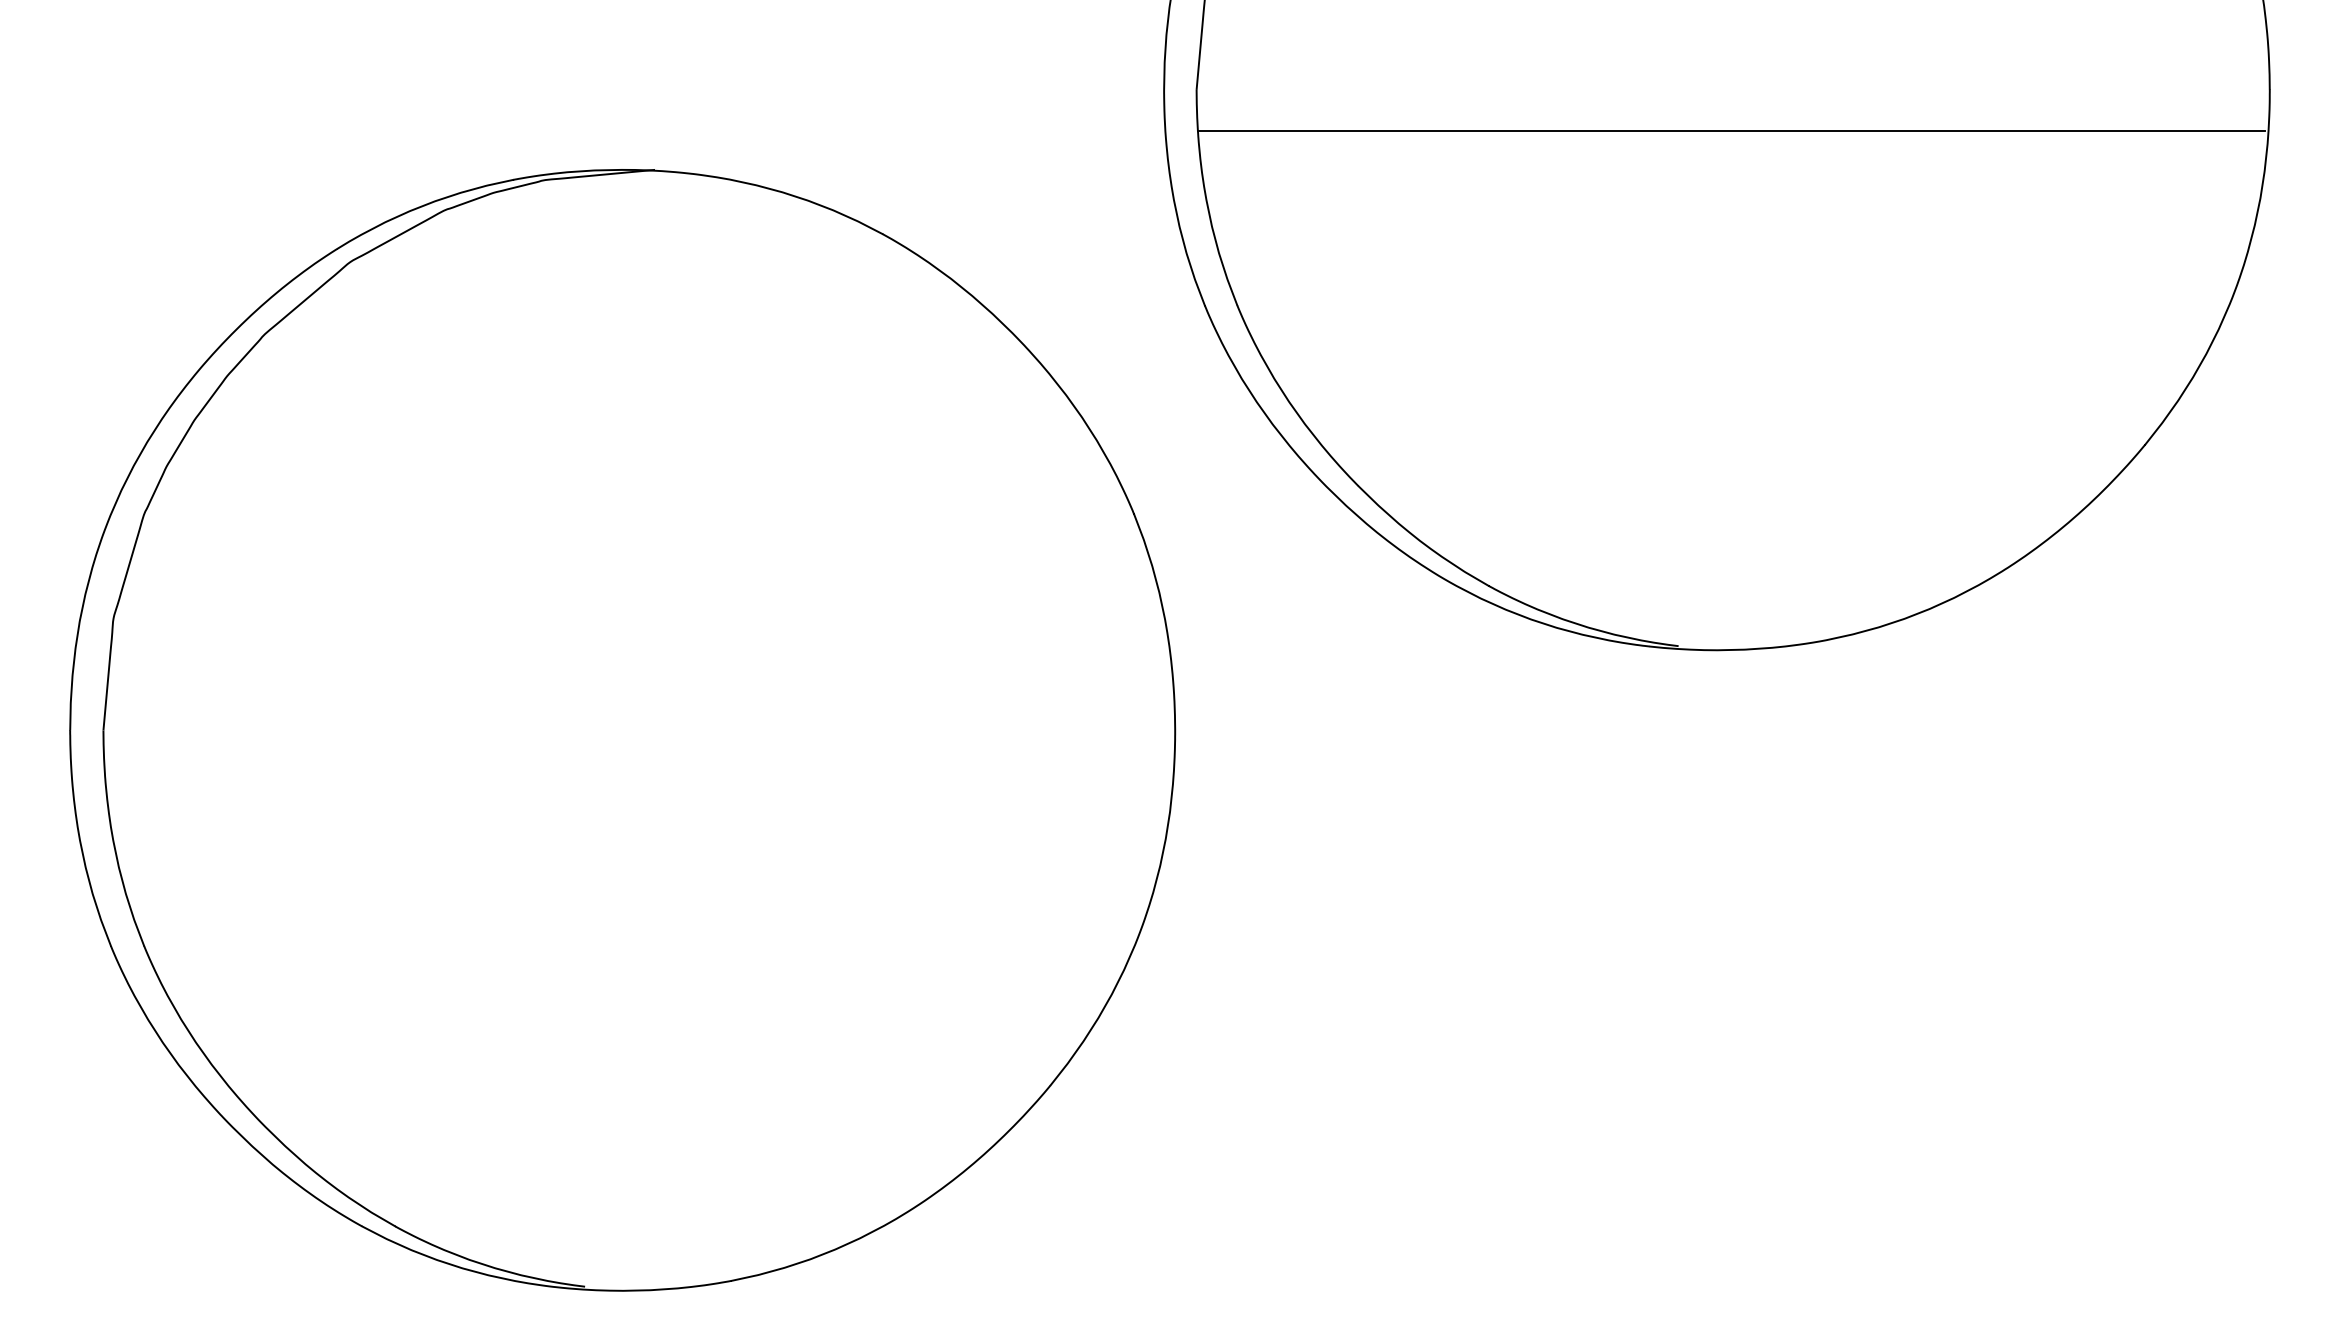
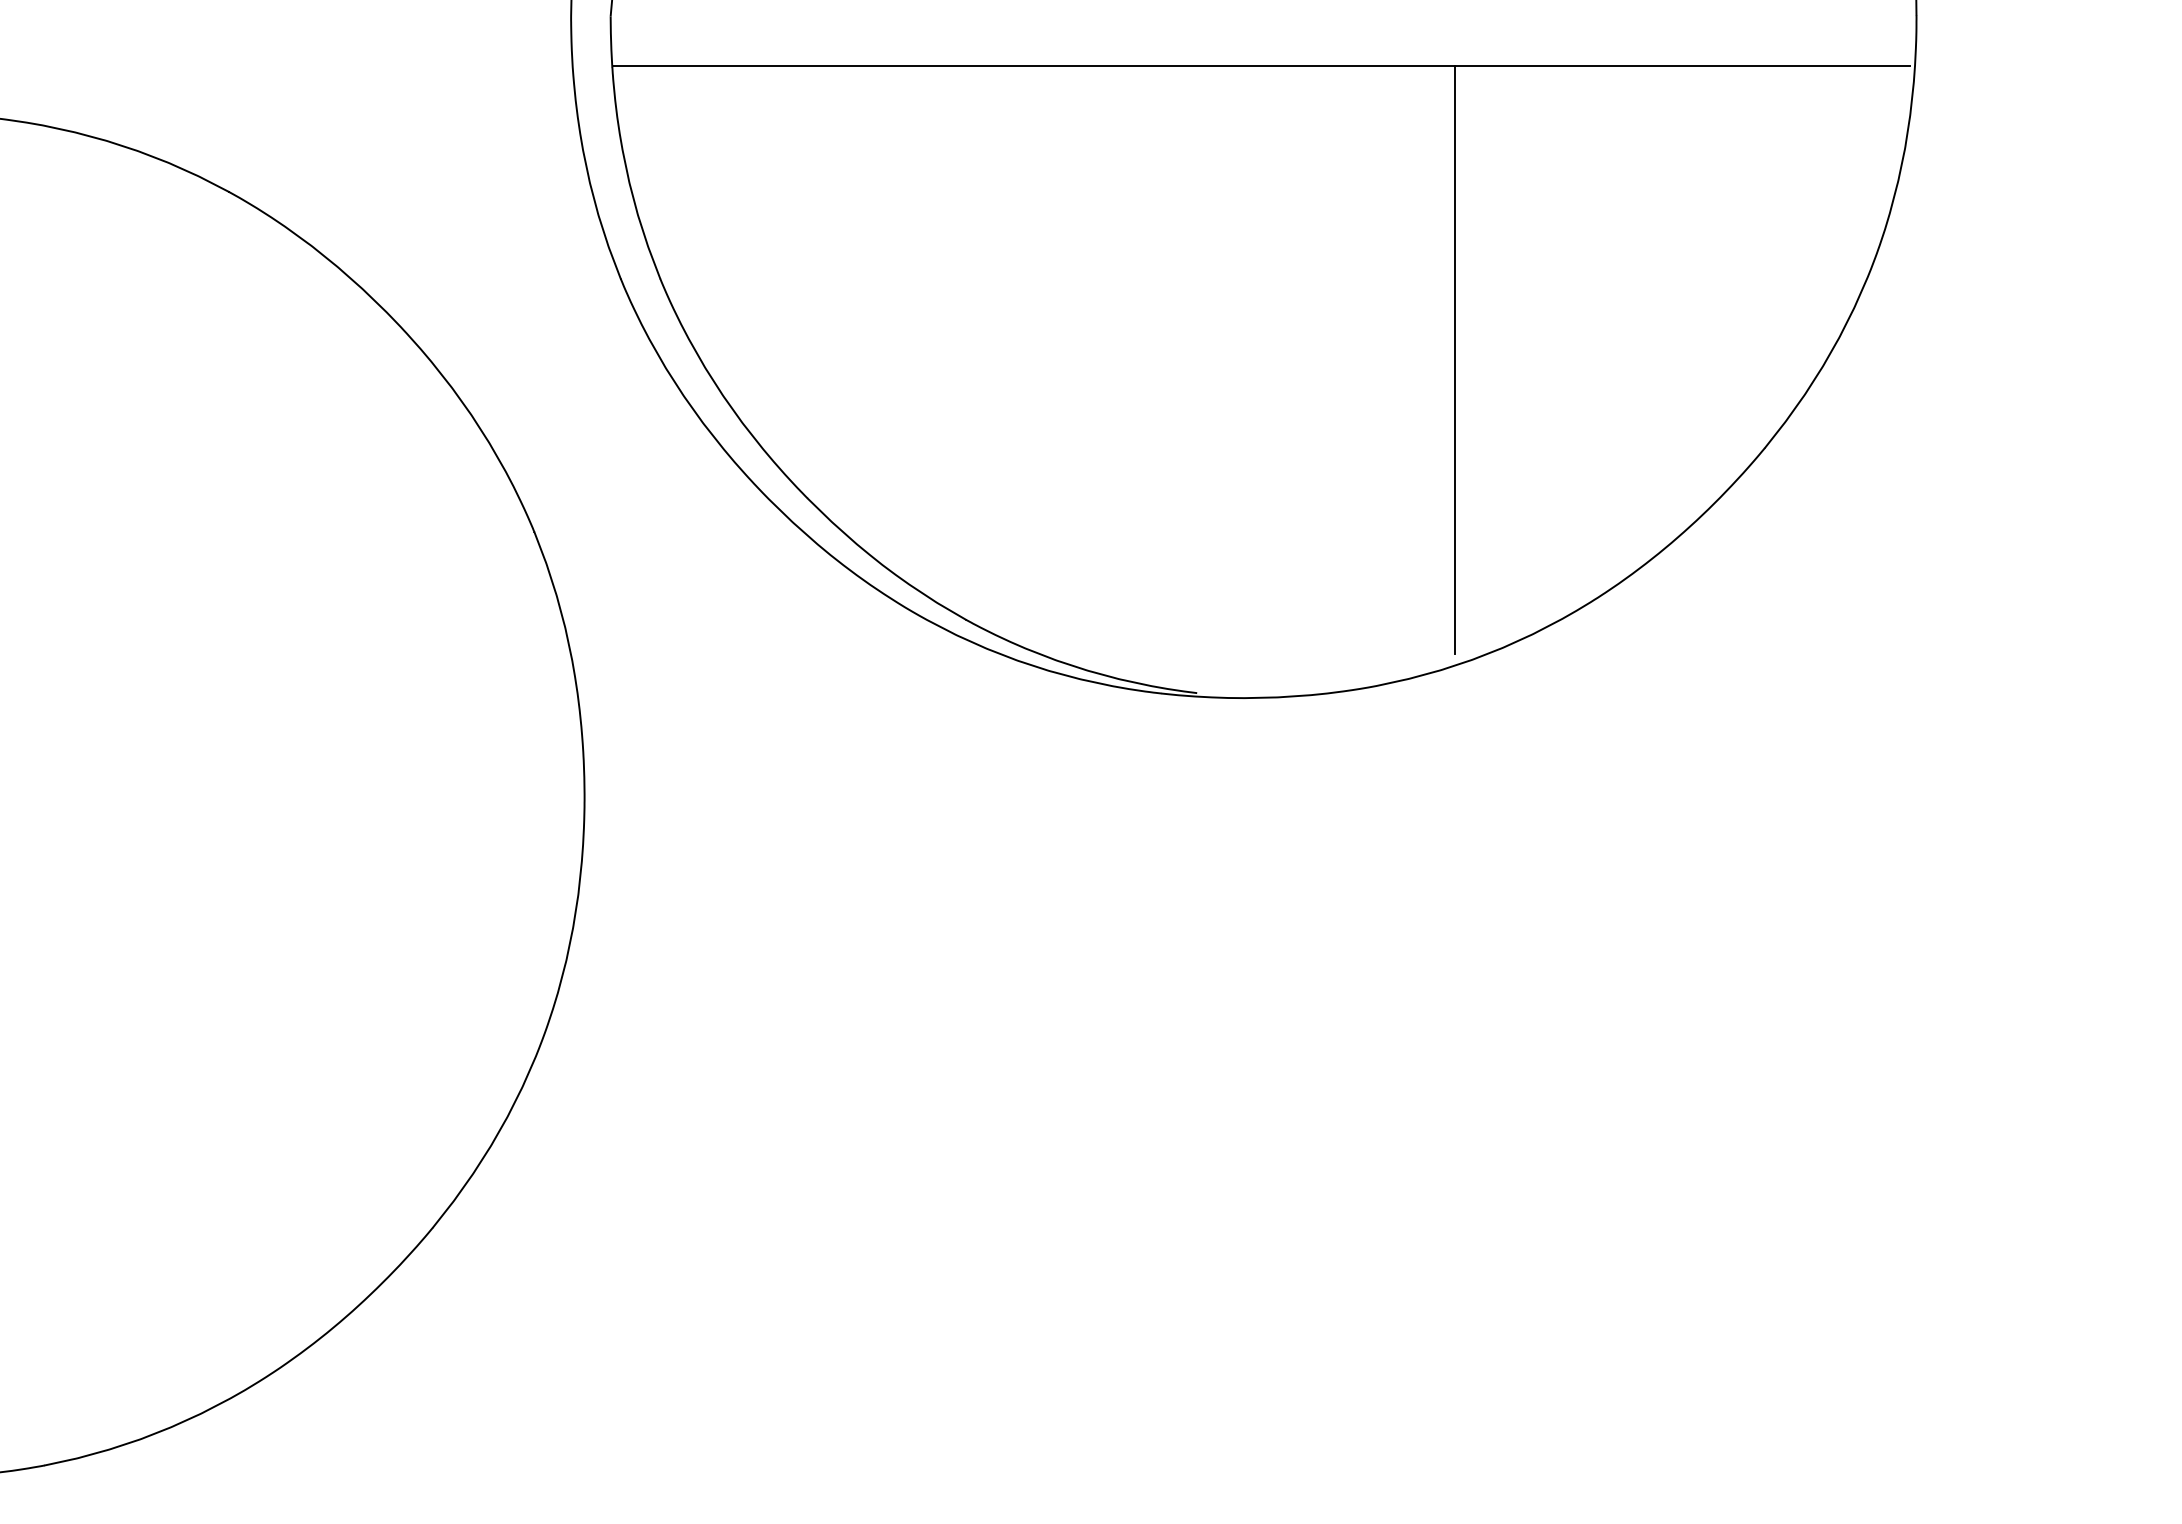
line: (1890, 372) -> (1454, 360), added

